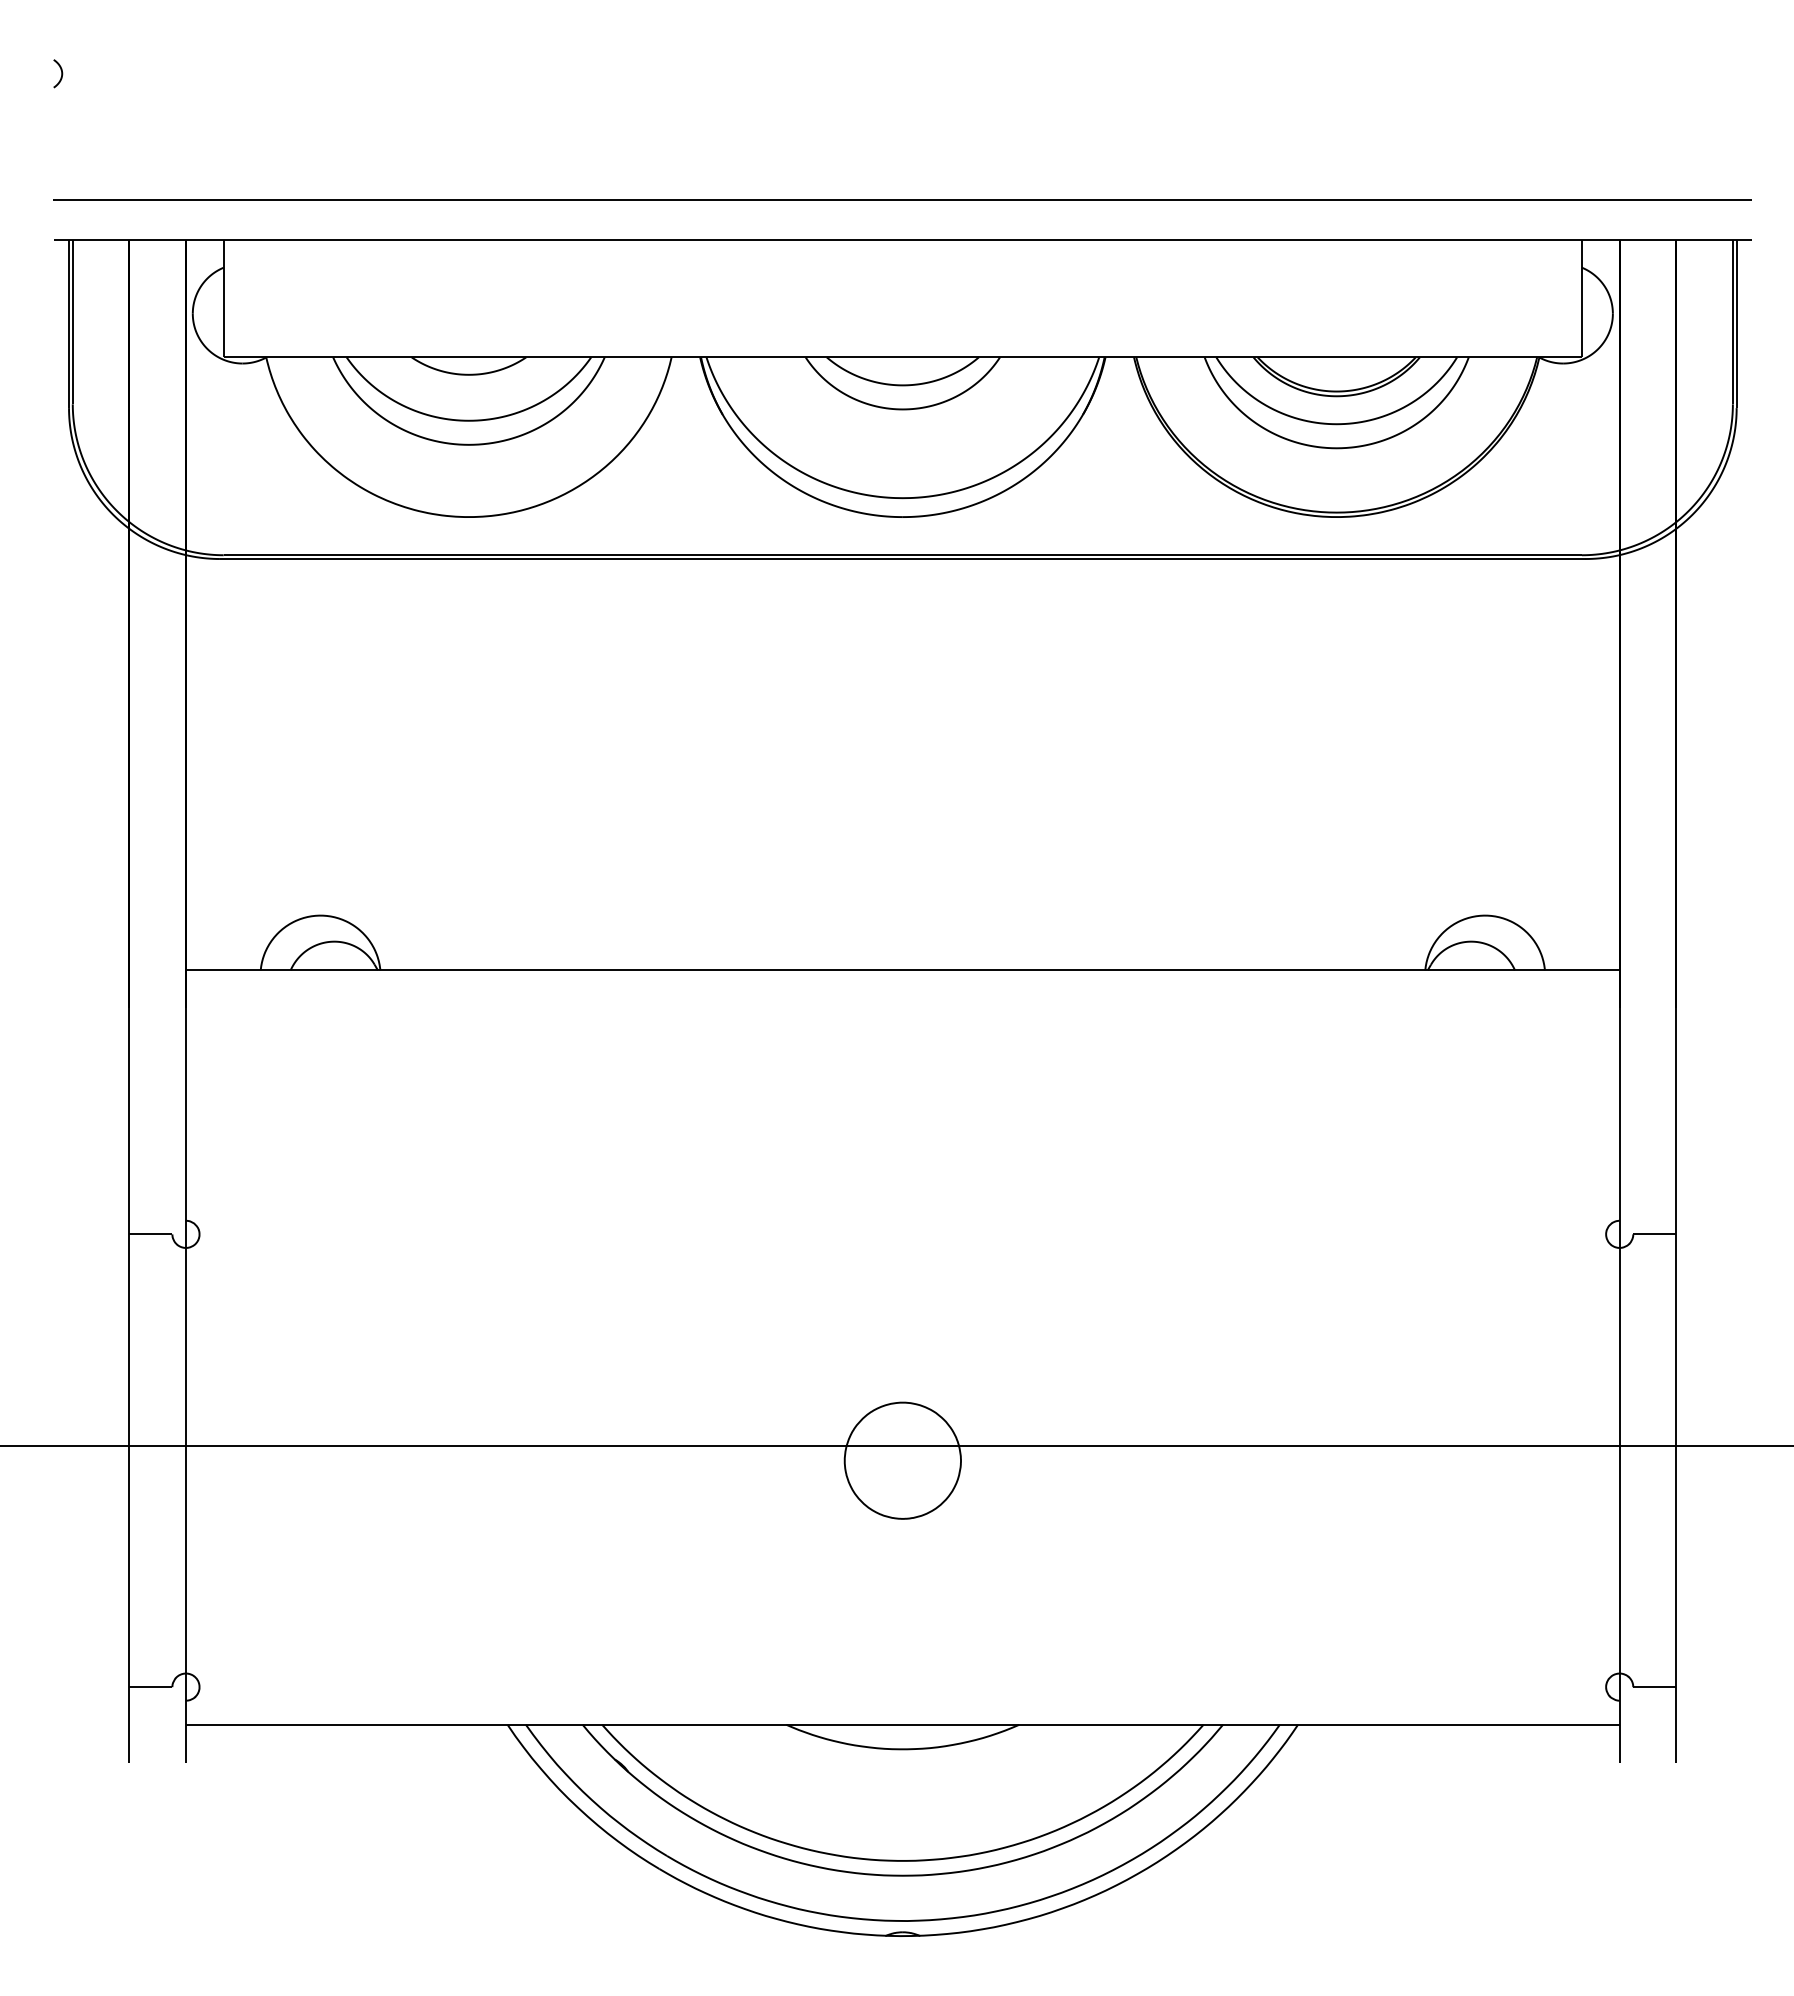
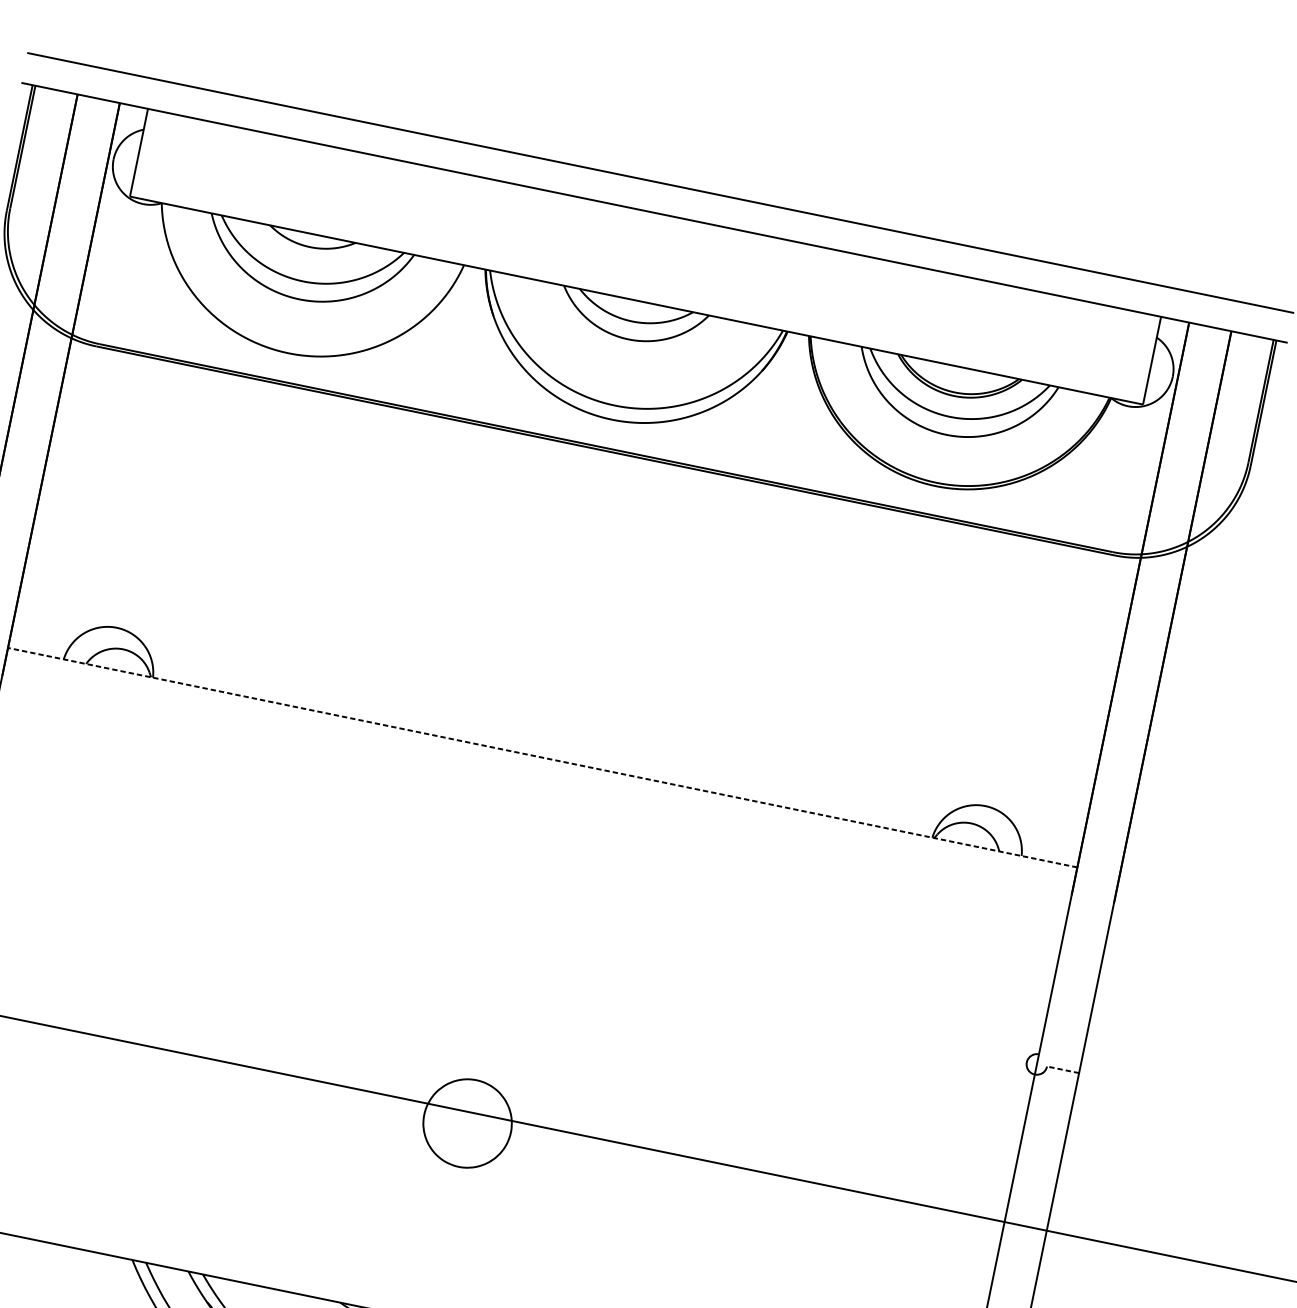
line: (902, 970) -> (542, 757), solid -> dashed
line: (1654, 1234) -> (1062, 1069), solid -> dashed

